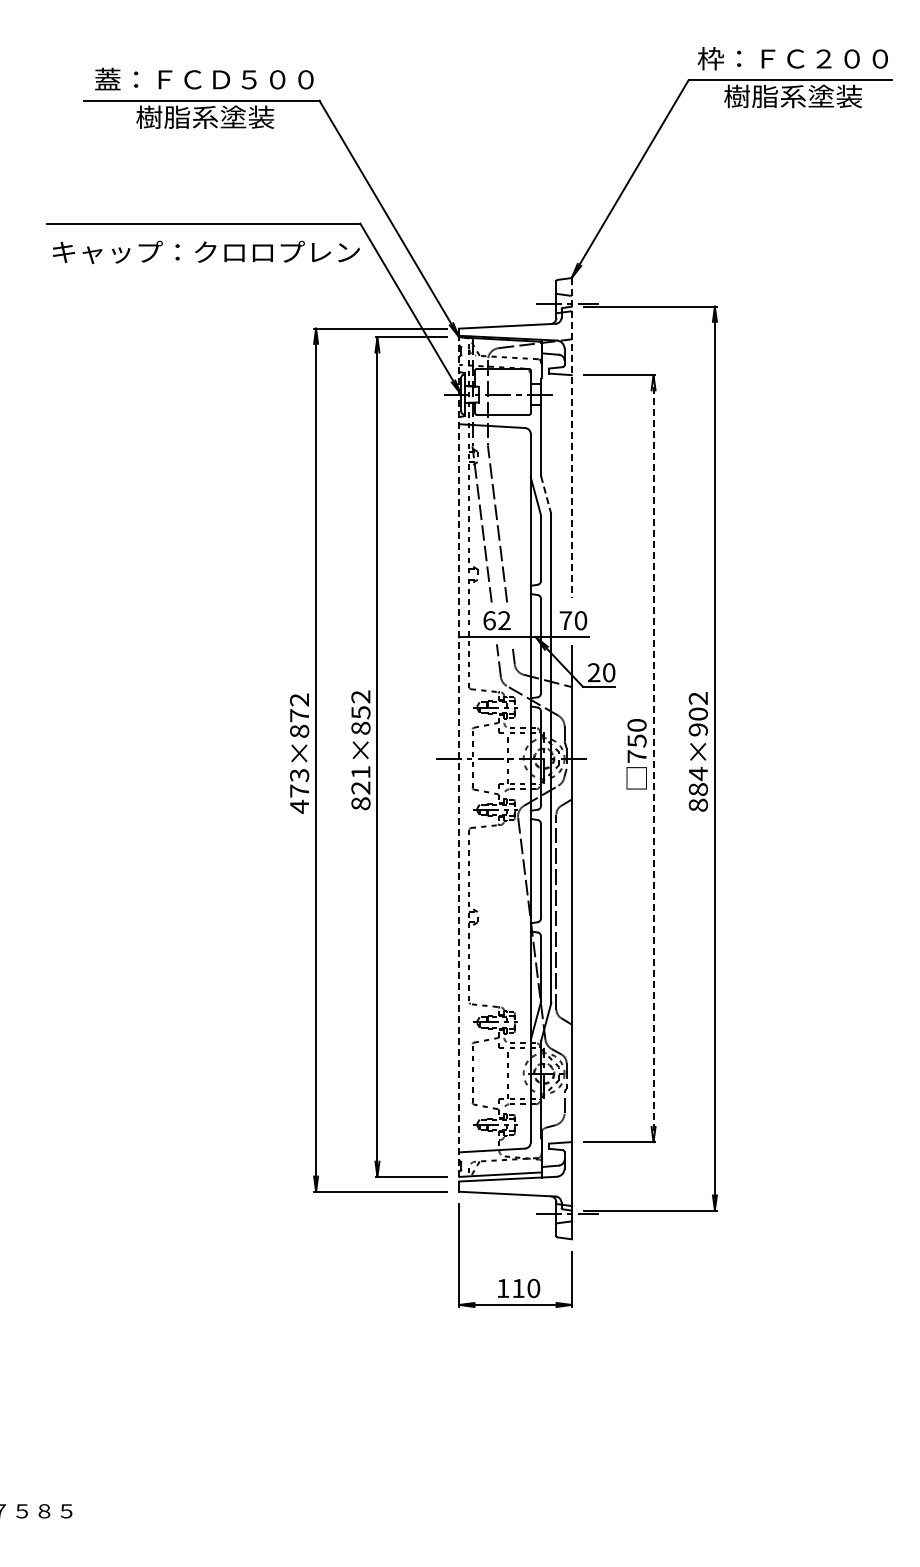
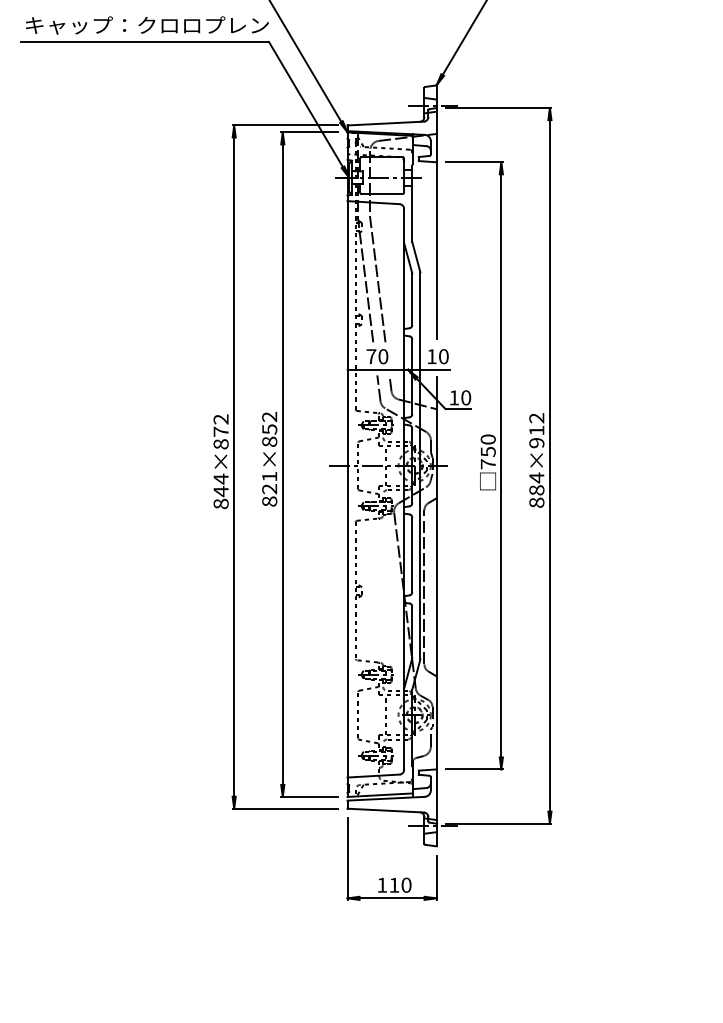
text: (206, 251) -> (147, 24), moved
line: (571, 437) -> (436, 211), dashed -> solid
line: (546, 495) -> (416, 257), dashed -> solid
text: (496, 620) -> (377, 356), 62 -> 70
text: (565, 620) -> (431, 356), 70 -> 10
text: (593, 672) -> (453, 397), 20 -> 10
text: (697, 713) -> (536, 430), 884×902 -> 884×912
line: (459, 757) -> (347, 464), dashed -> solid
line: (653, 758) -> (501, 465), dashed -> solid
text: (299, 790) -> (221, 491), 473×872 -> 844×872

